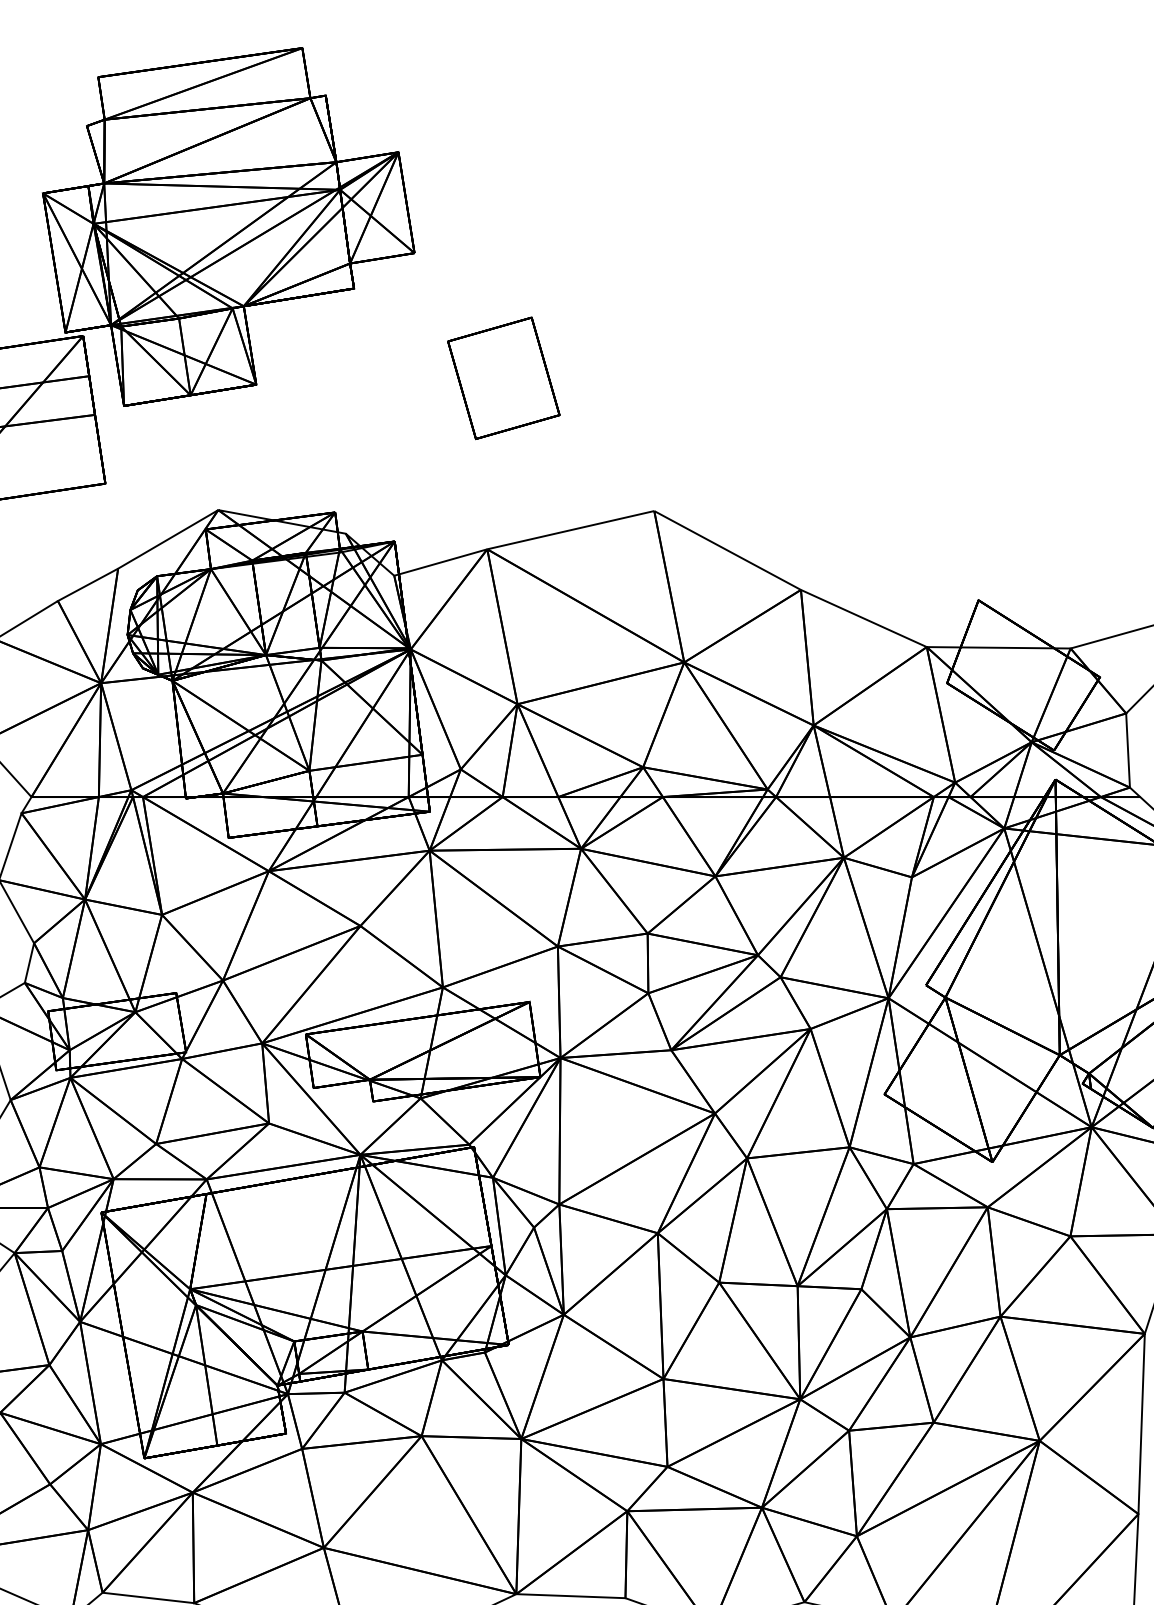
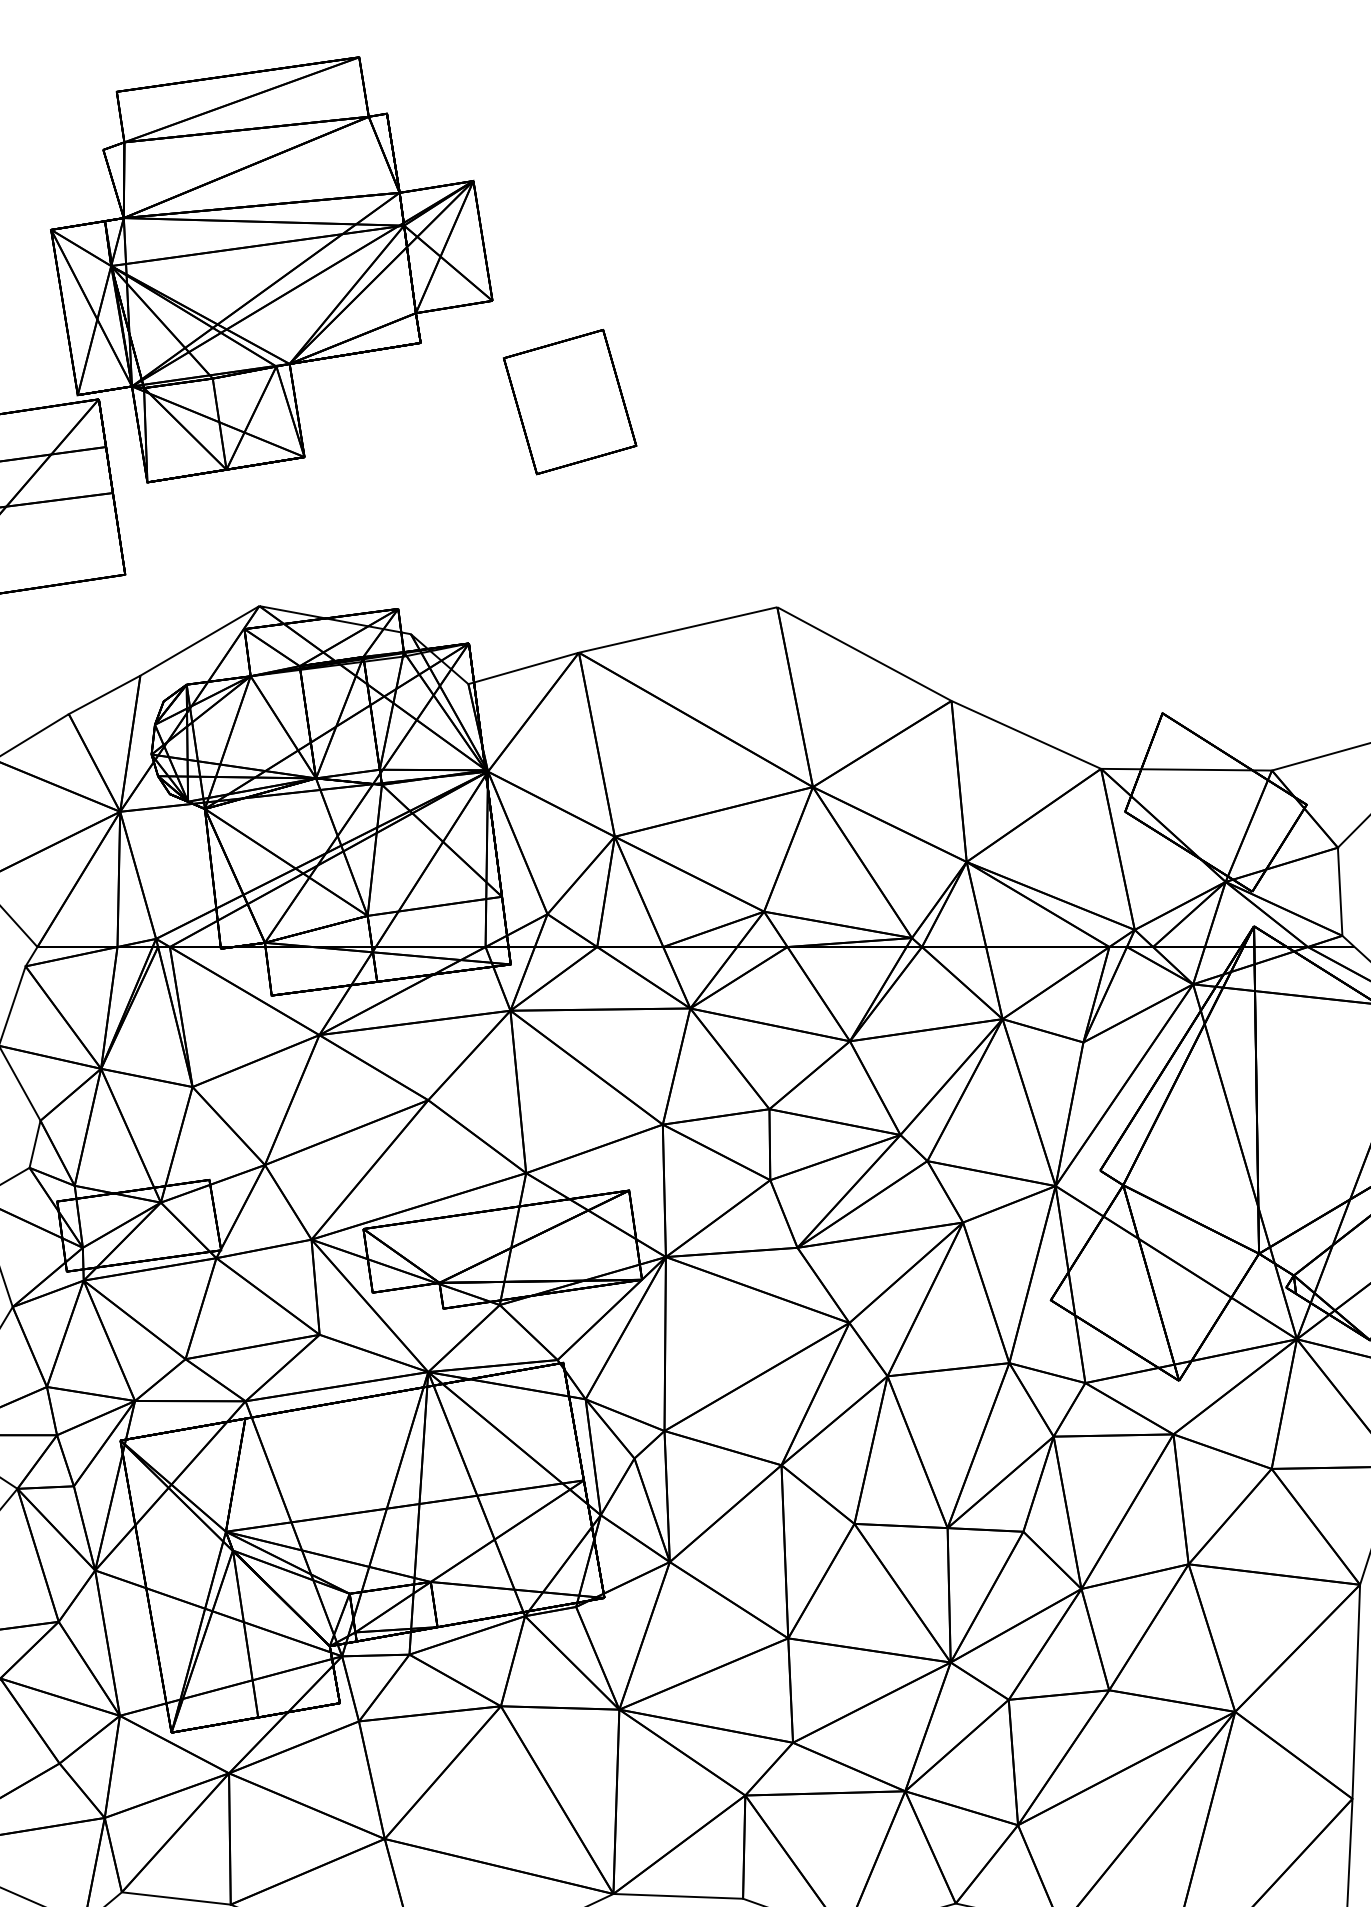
part: (503, 378) -> (569, 402), moved

